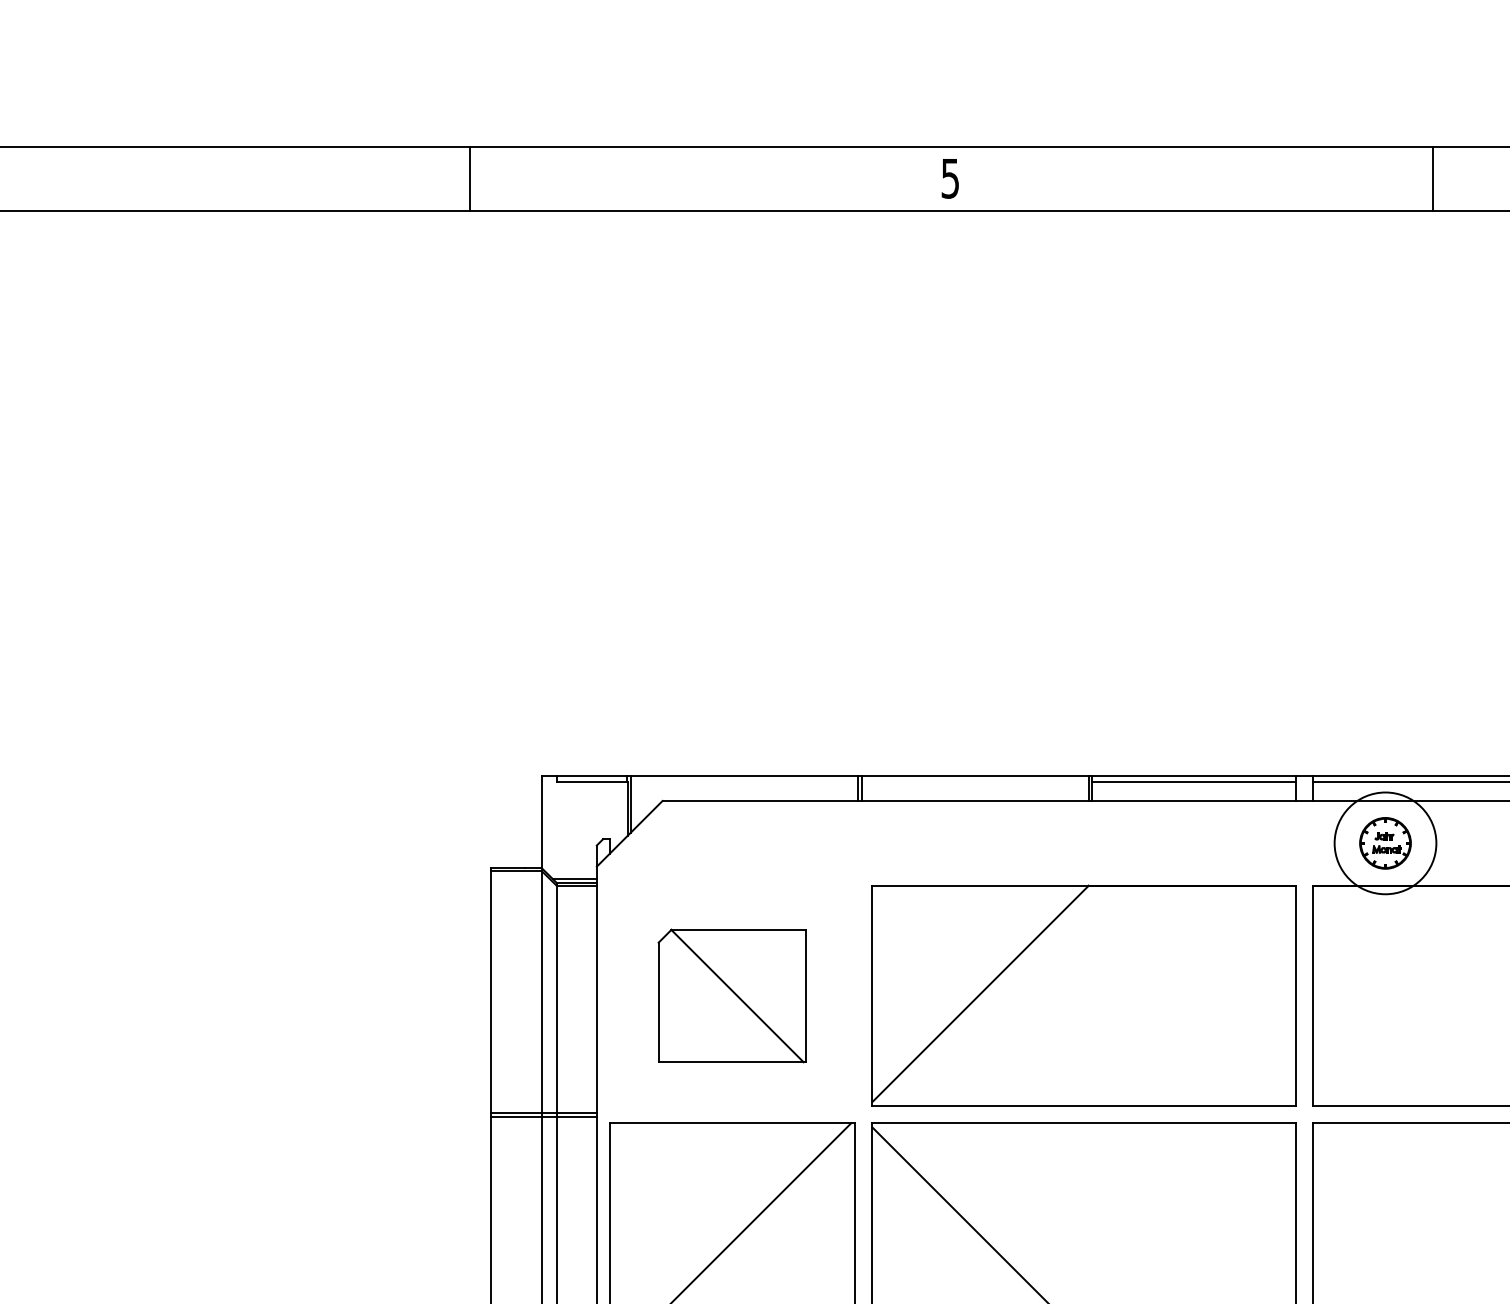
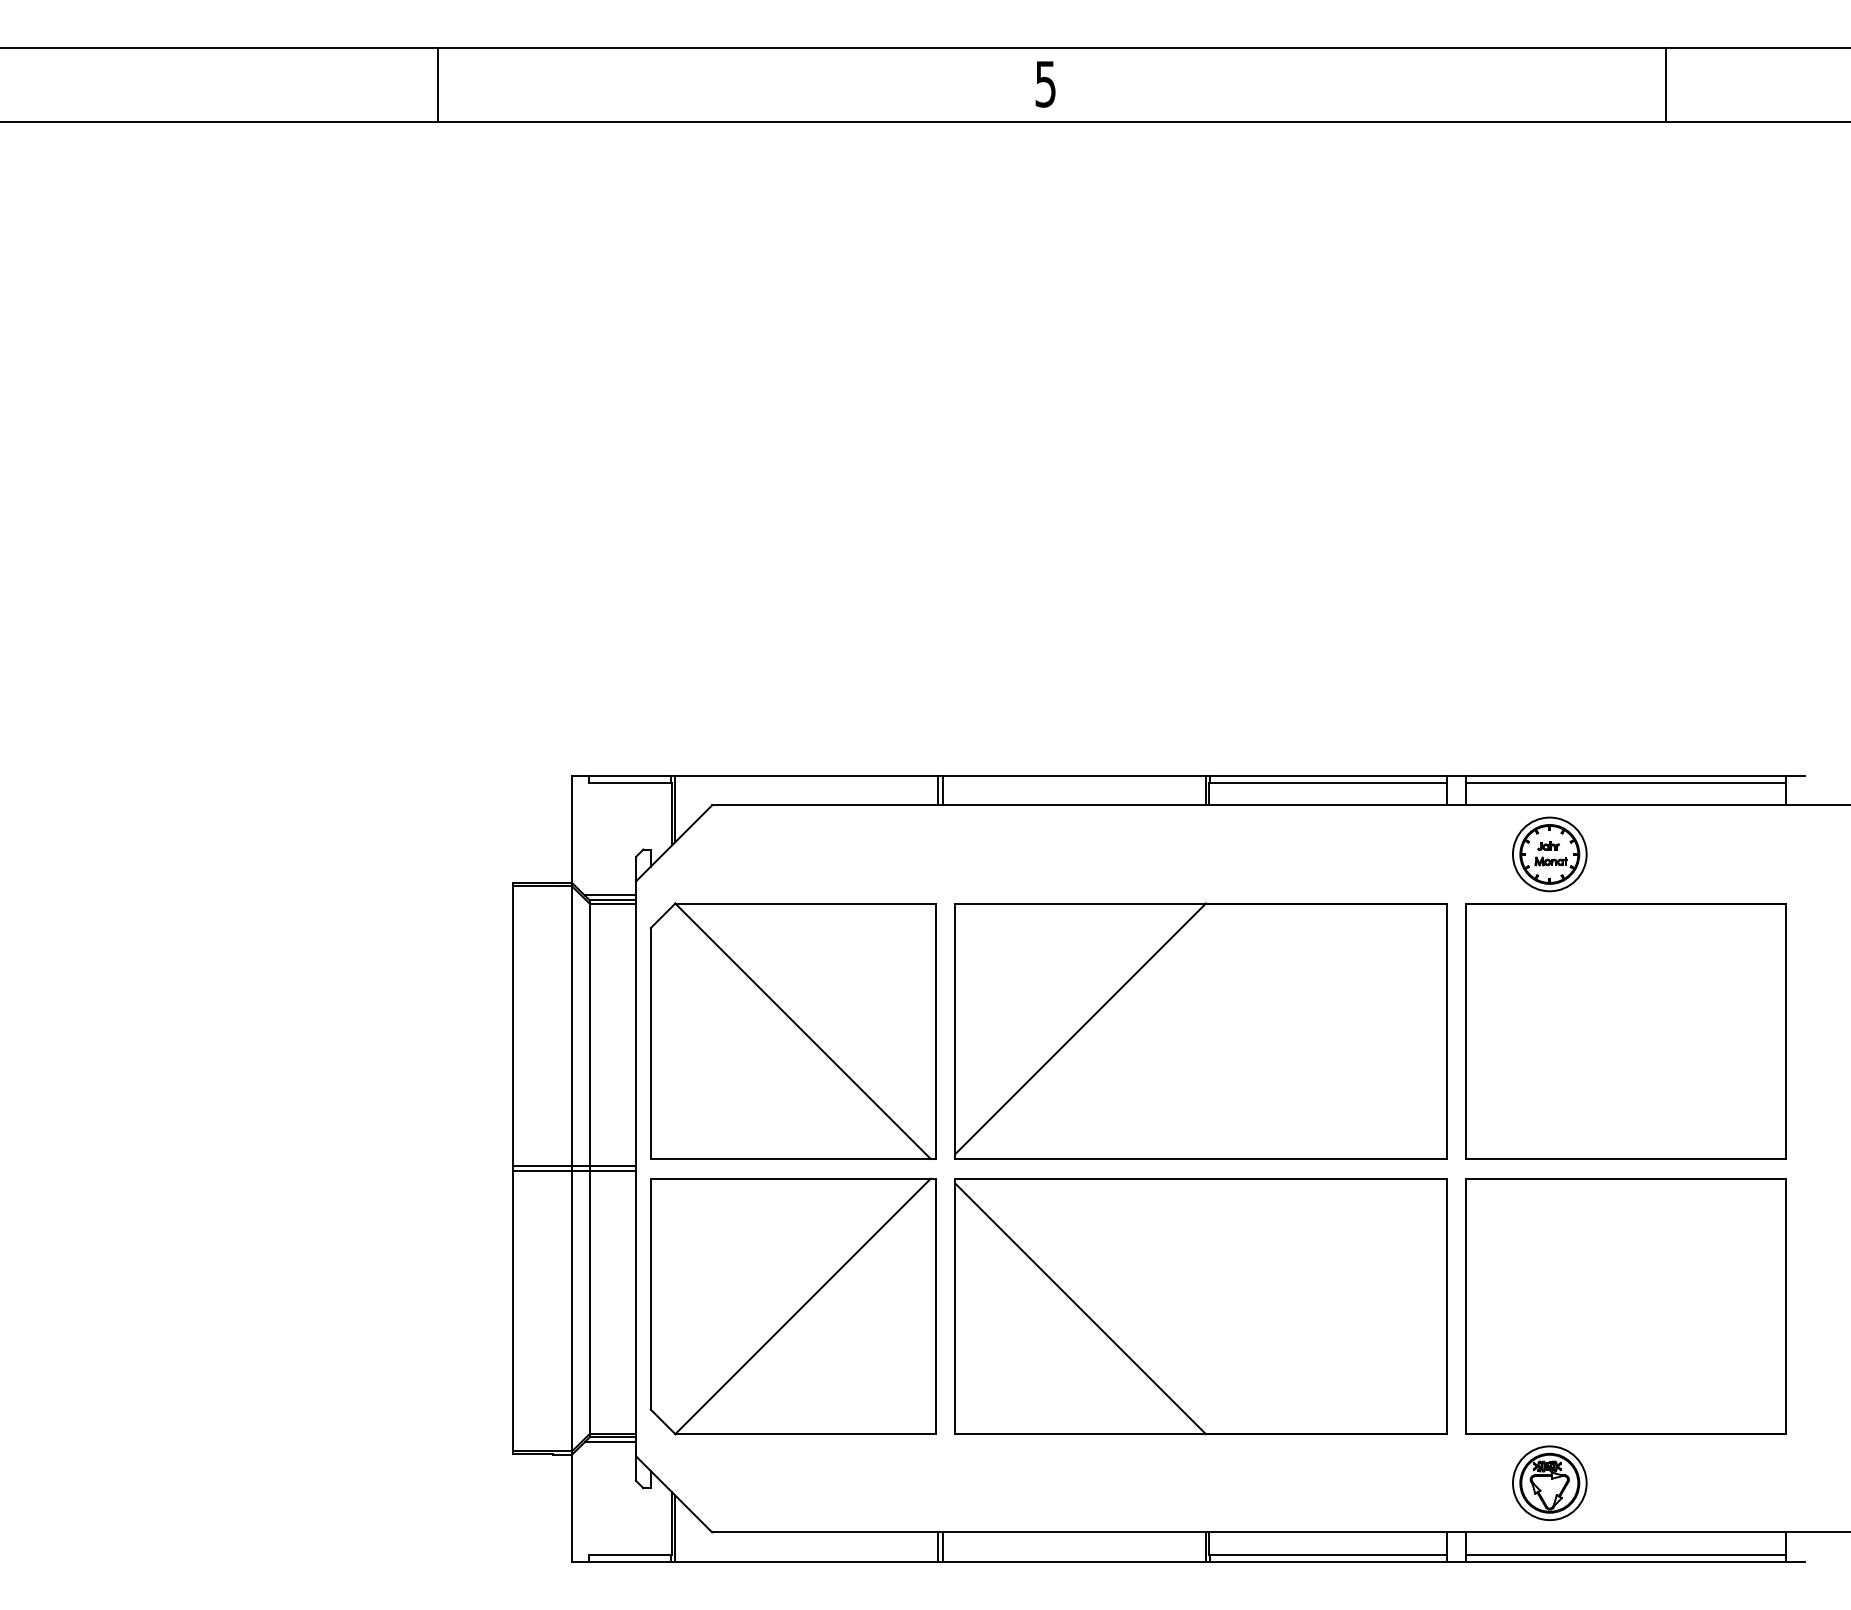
line: (469, 178) -> (437, 84), moved
line: (1432, 178) -> (1665, 84), moved
circle: (1385, 843) -> (1549, 854), size x0.62
part: (731, 996) -> (792, 1031), size x1.67

